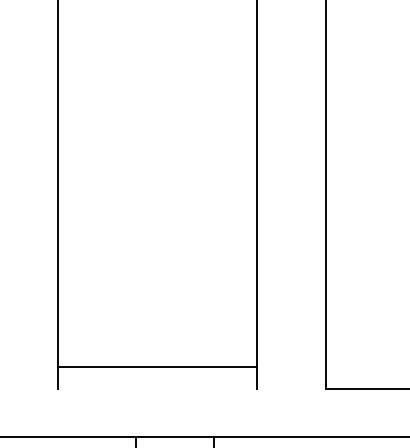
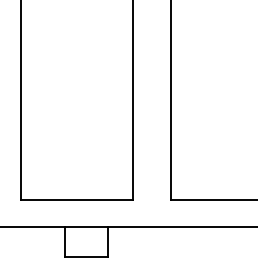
line: (156, 366) -> (76, 199), moved

